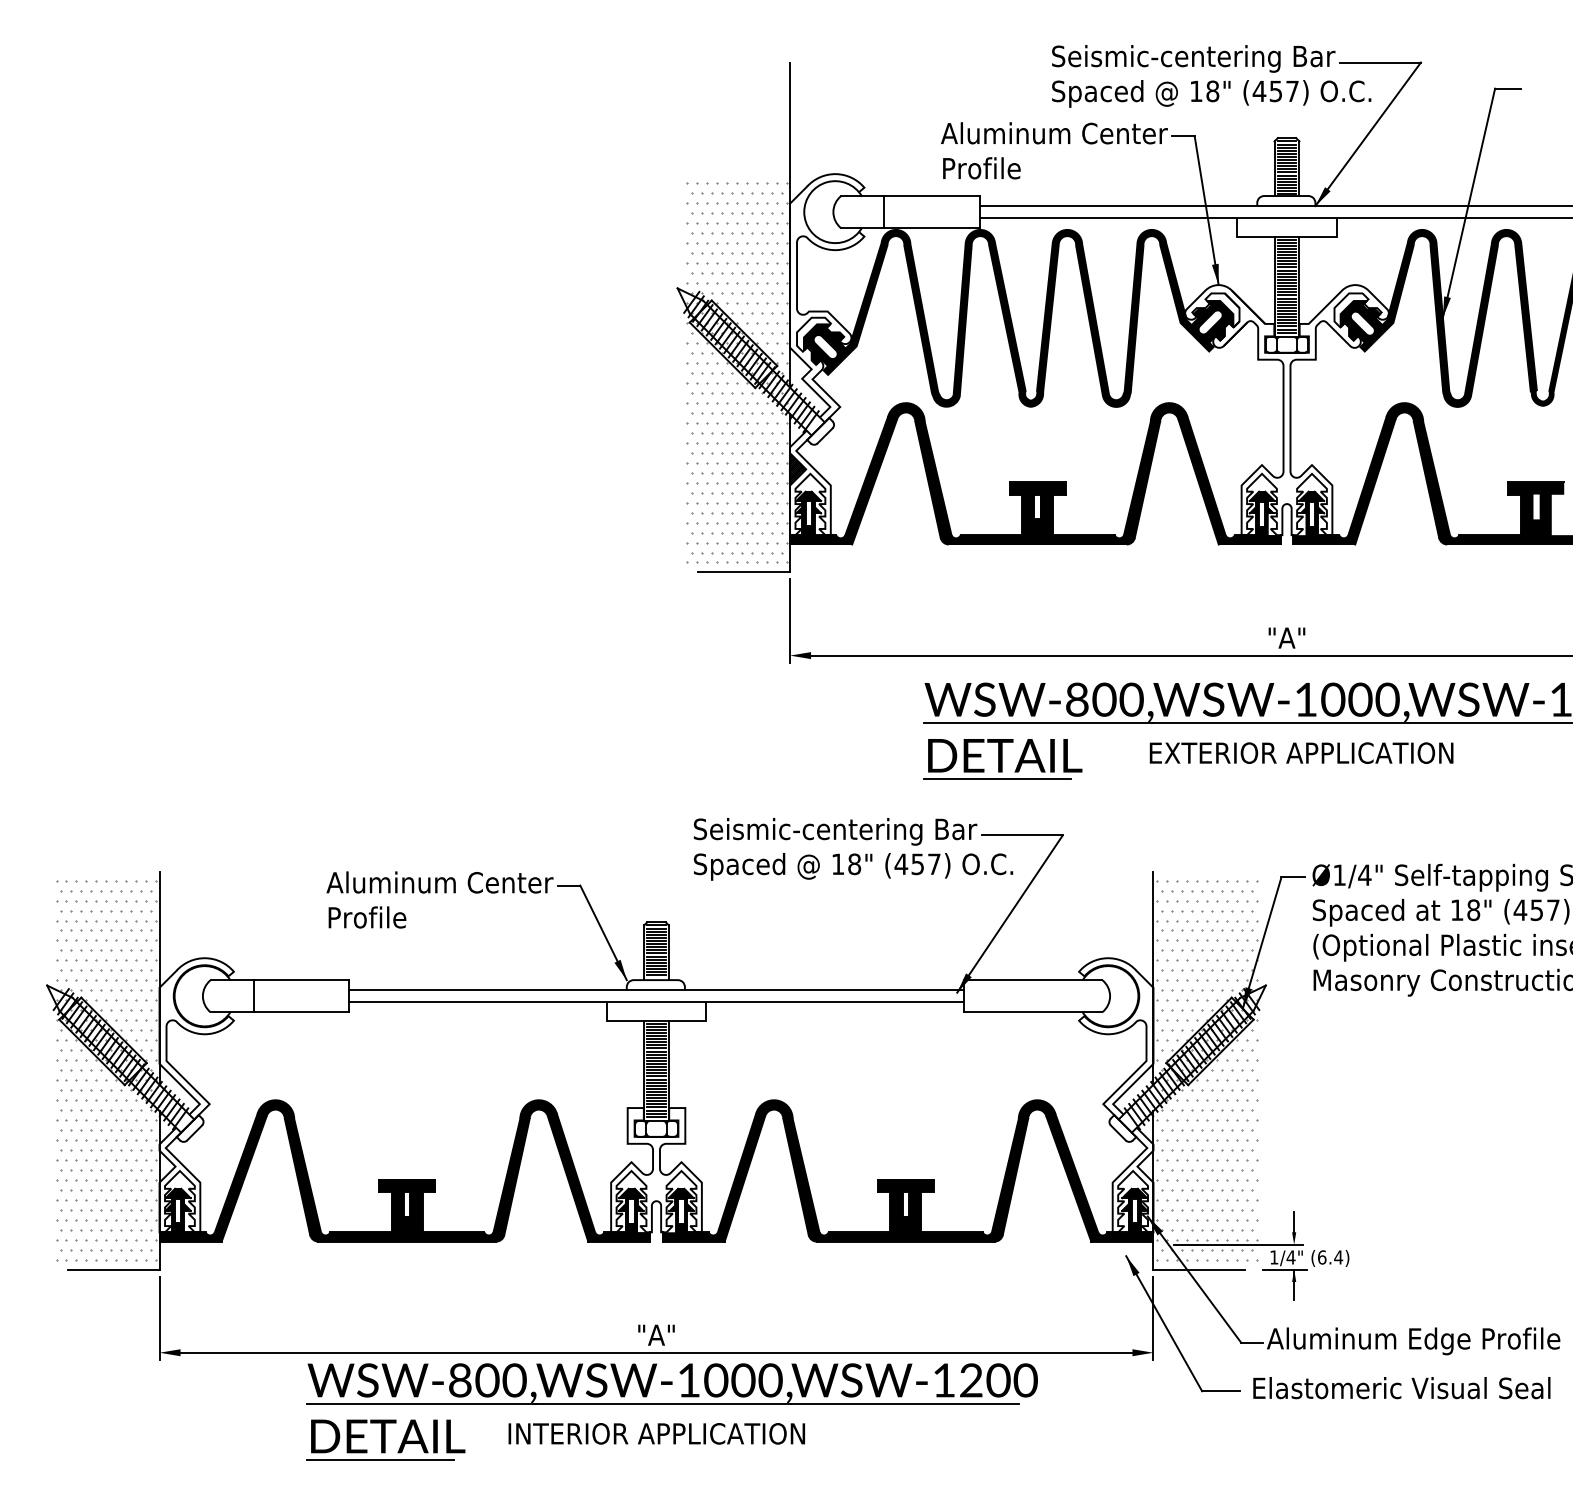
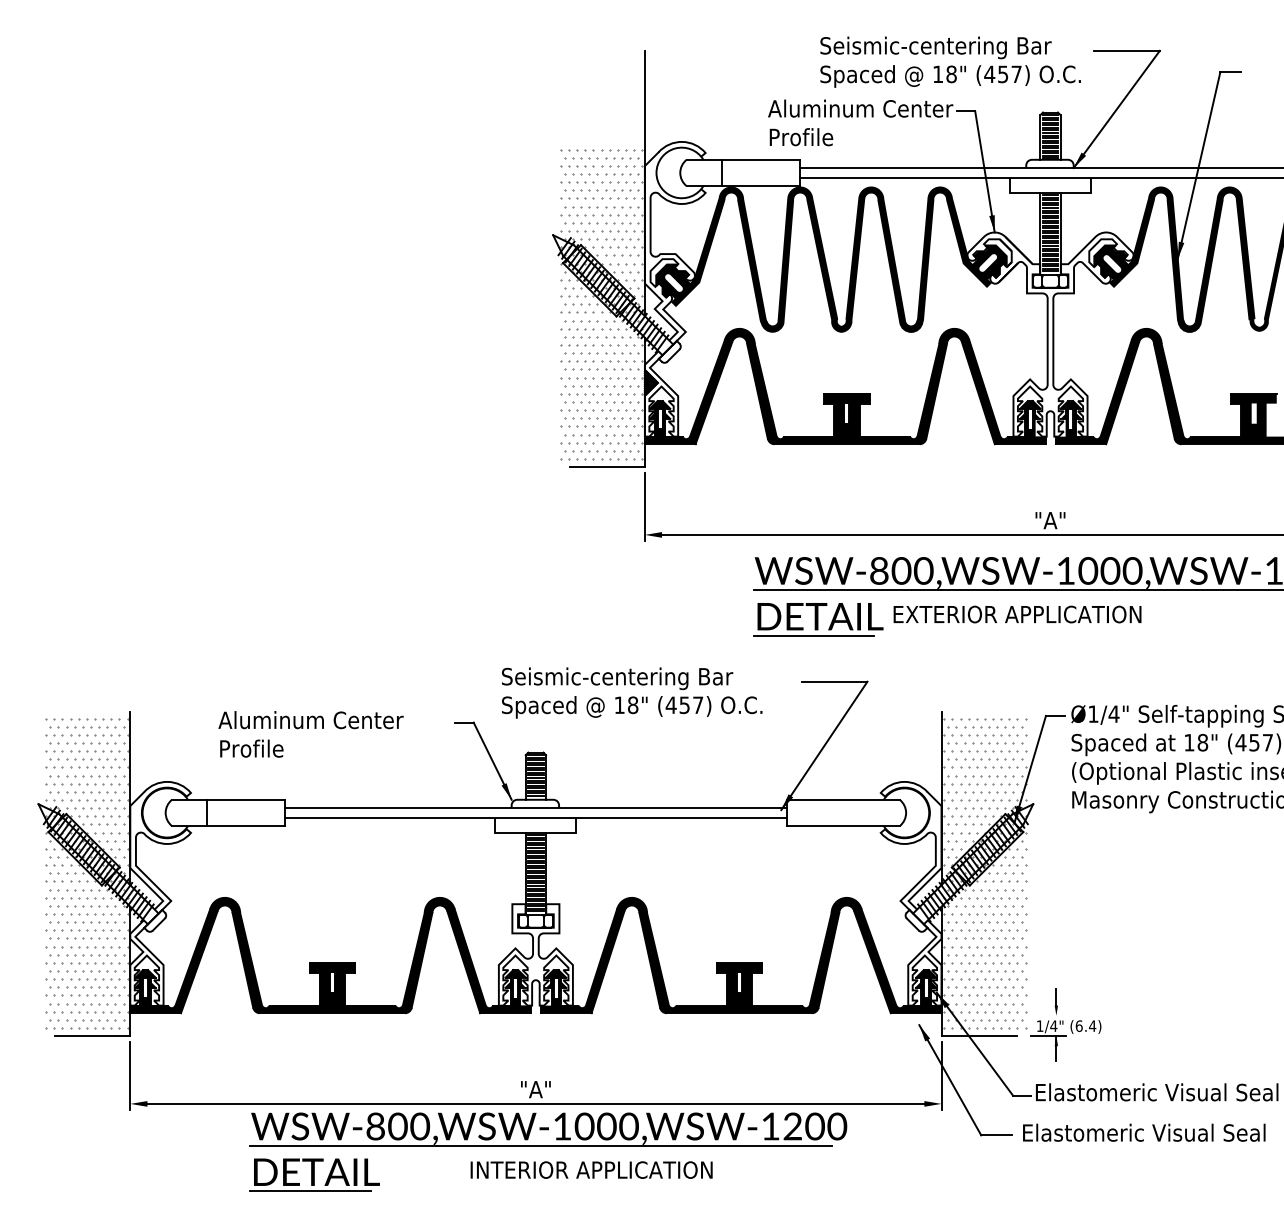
text: (1211, 76) -> (950, 62), moved
text: (1301, 752) -> (1017, 614), moved
text: (853, 849) -> (632, 693), moved
text: (439, 899) -> (310, 733), moved
line: (1237, 1244) -> (1010, 1015), removed
text: (1416, 1341) -> (1156, 1094), Aluminum Edge Profile -> Elastomeric Visual Seal
text: (656, 1433) -> (591, 1169), moved

